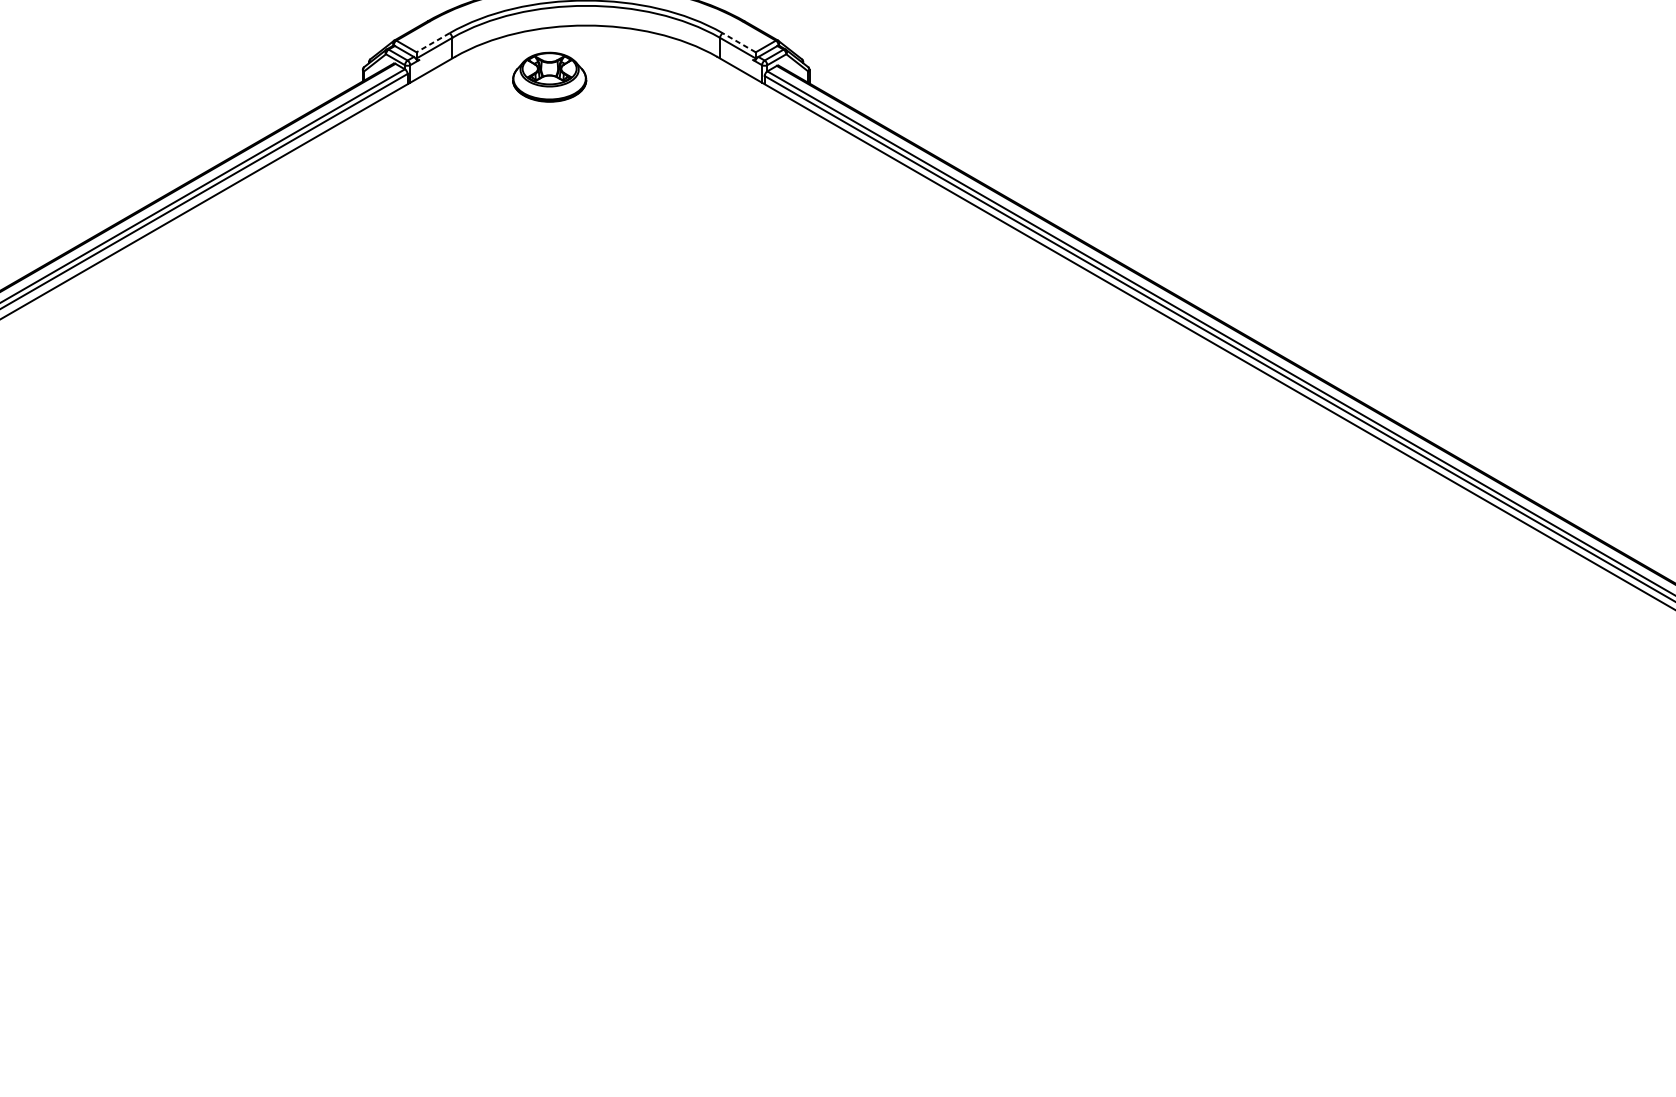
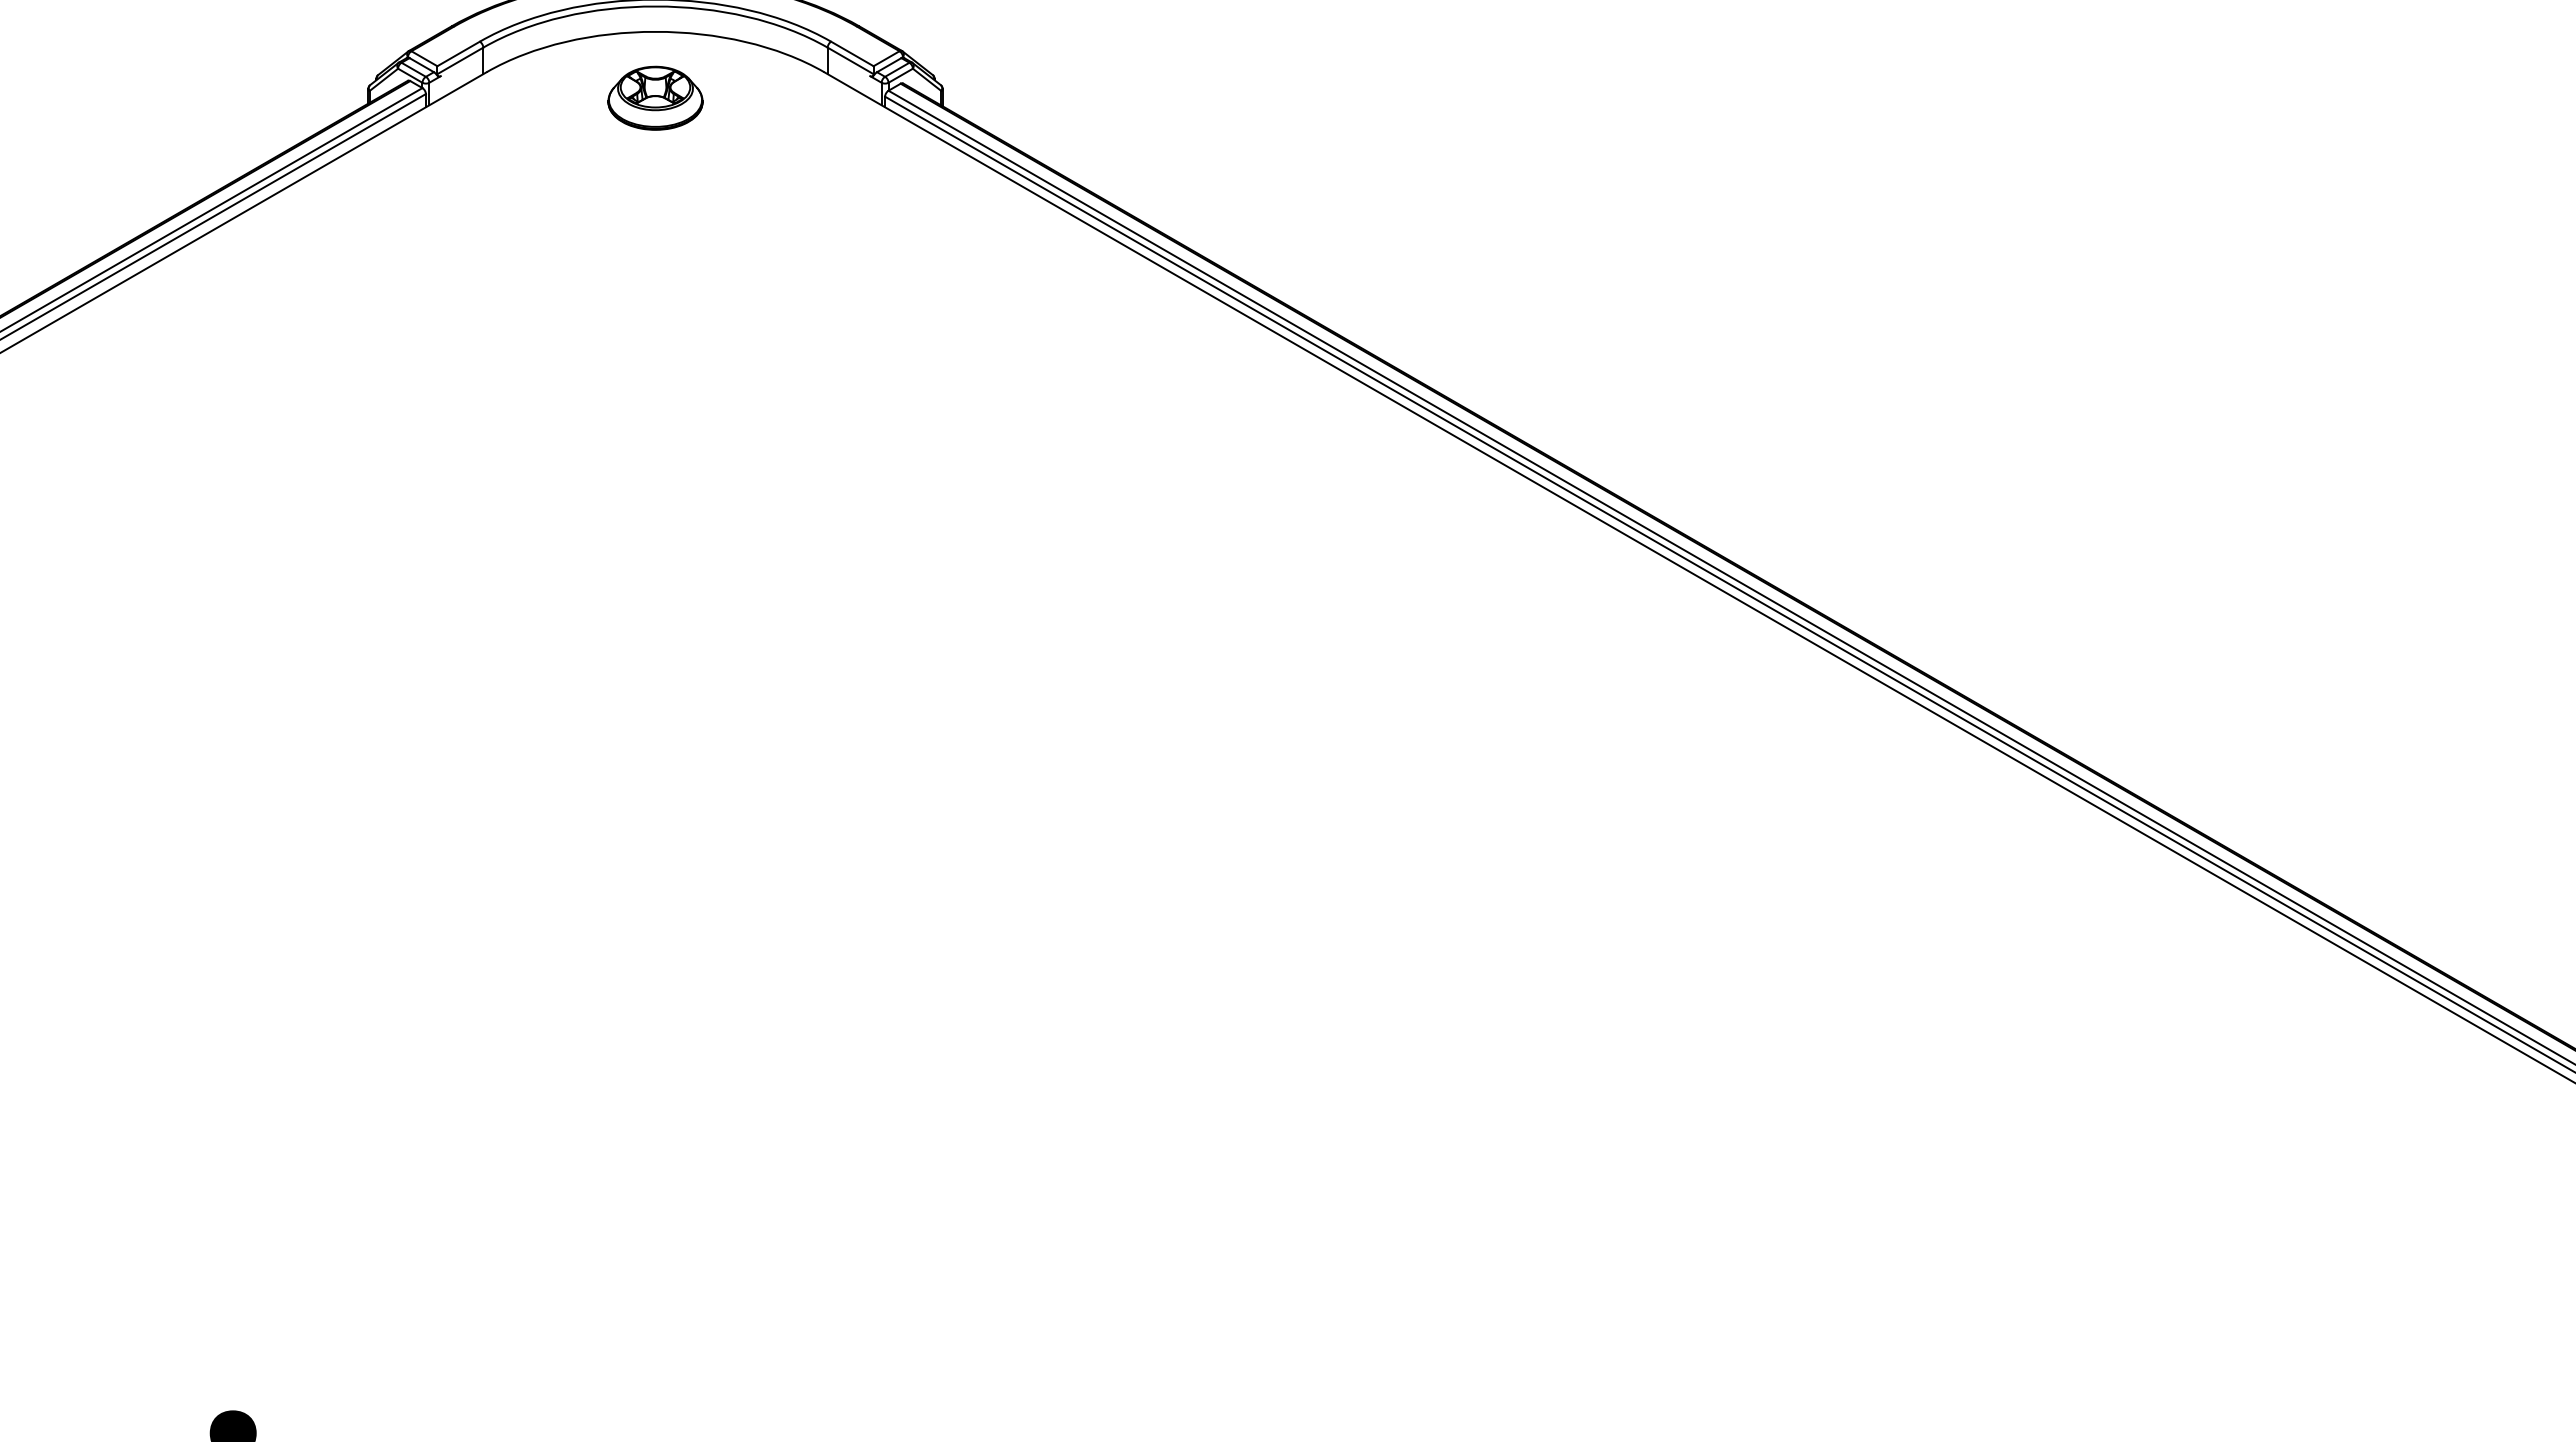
line: (432, 42) -> (458, 53), dashed -> solid
line: (739, 42) -> (852, 53), dashed -> solid
part: (549, 76) -> (655, 97), moved

